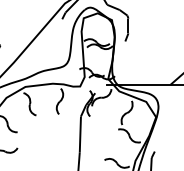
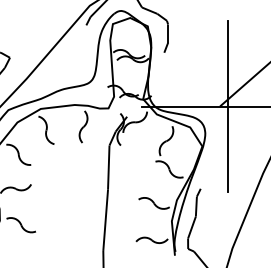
line: (176, 84) -> (227, 106), added

